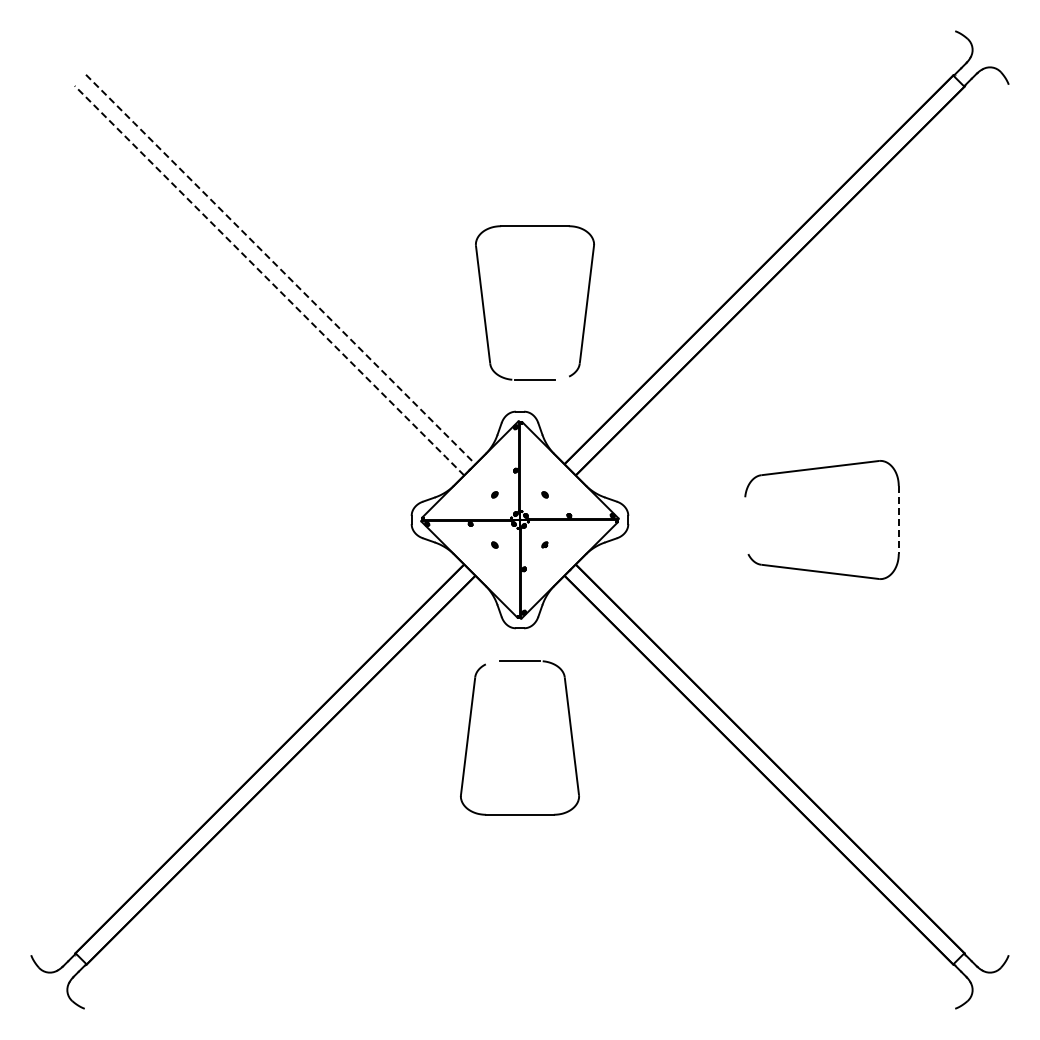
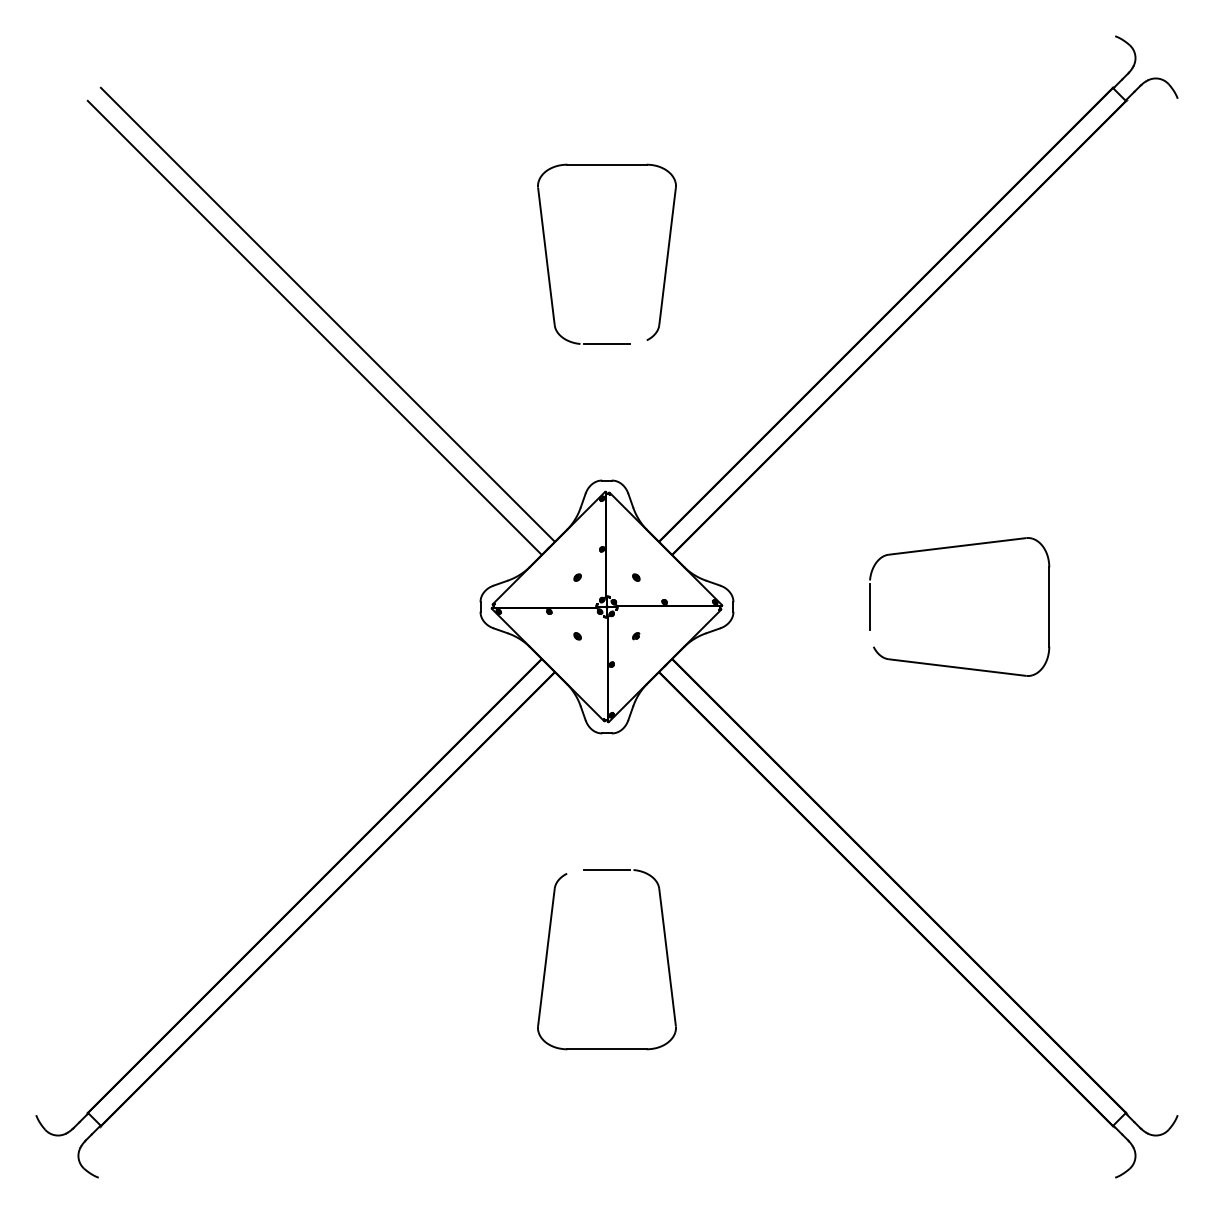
line: (280, 269) -> (327, 314), dashed -> solid
line: (269, 281) -> (314, 328), dashed -> solid
part: (484, 305) -> (548, 257), moved
line: (745, 519) -> (870, 606), added
line: (898, 520) -> (1048, 607), dashed -> solid
part: (469, 735) -> (548, 956), moved

